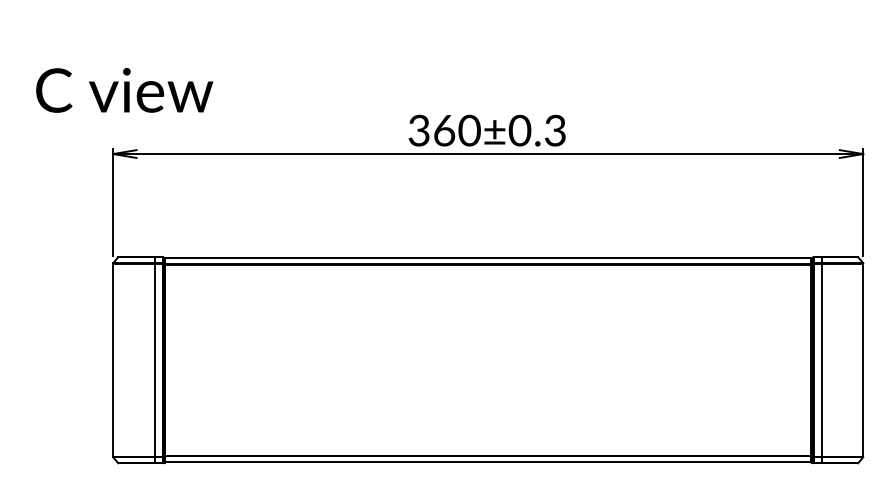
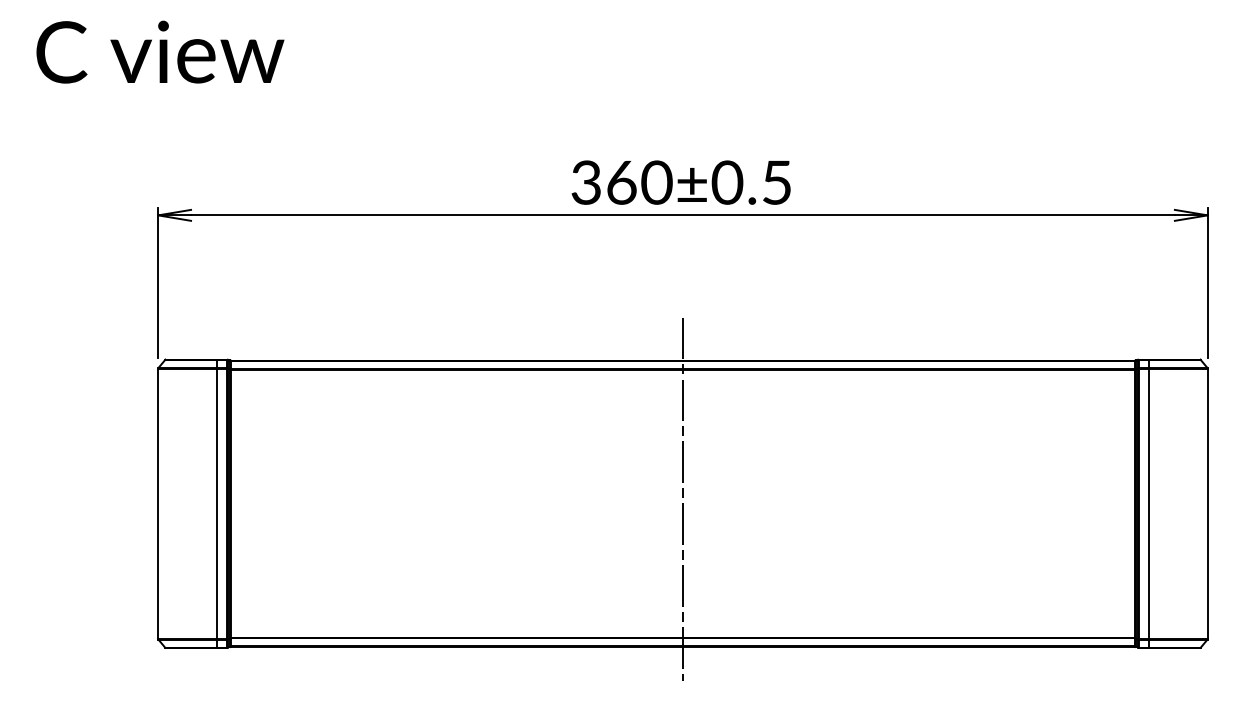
text: (124, 90) -> (160, 52), moved
text: (555, 130) -> (777, 182), 360±0.3 -> 360±0.5
line: (488, 357) -> (683, 499), added

